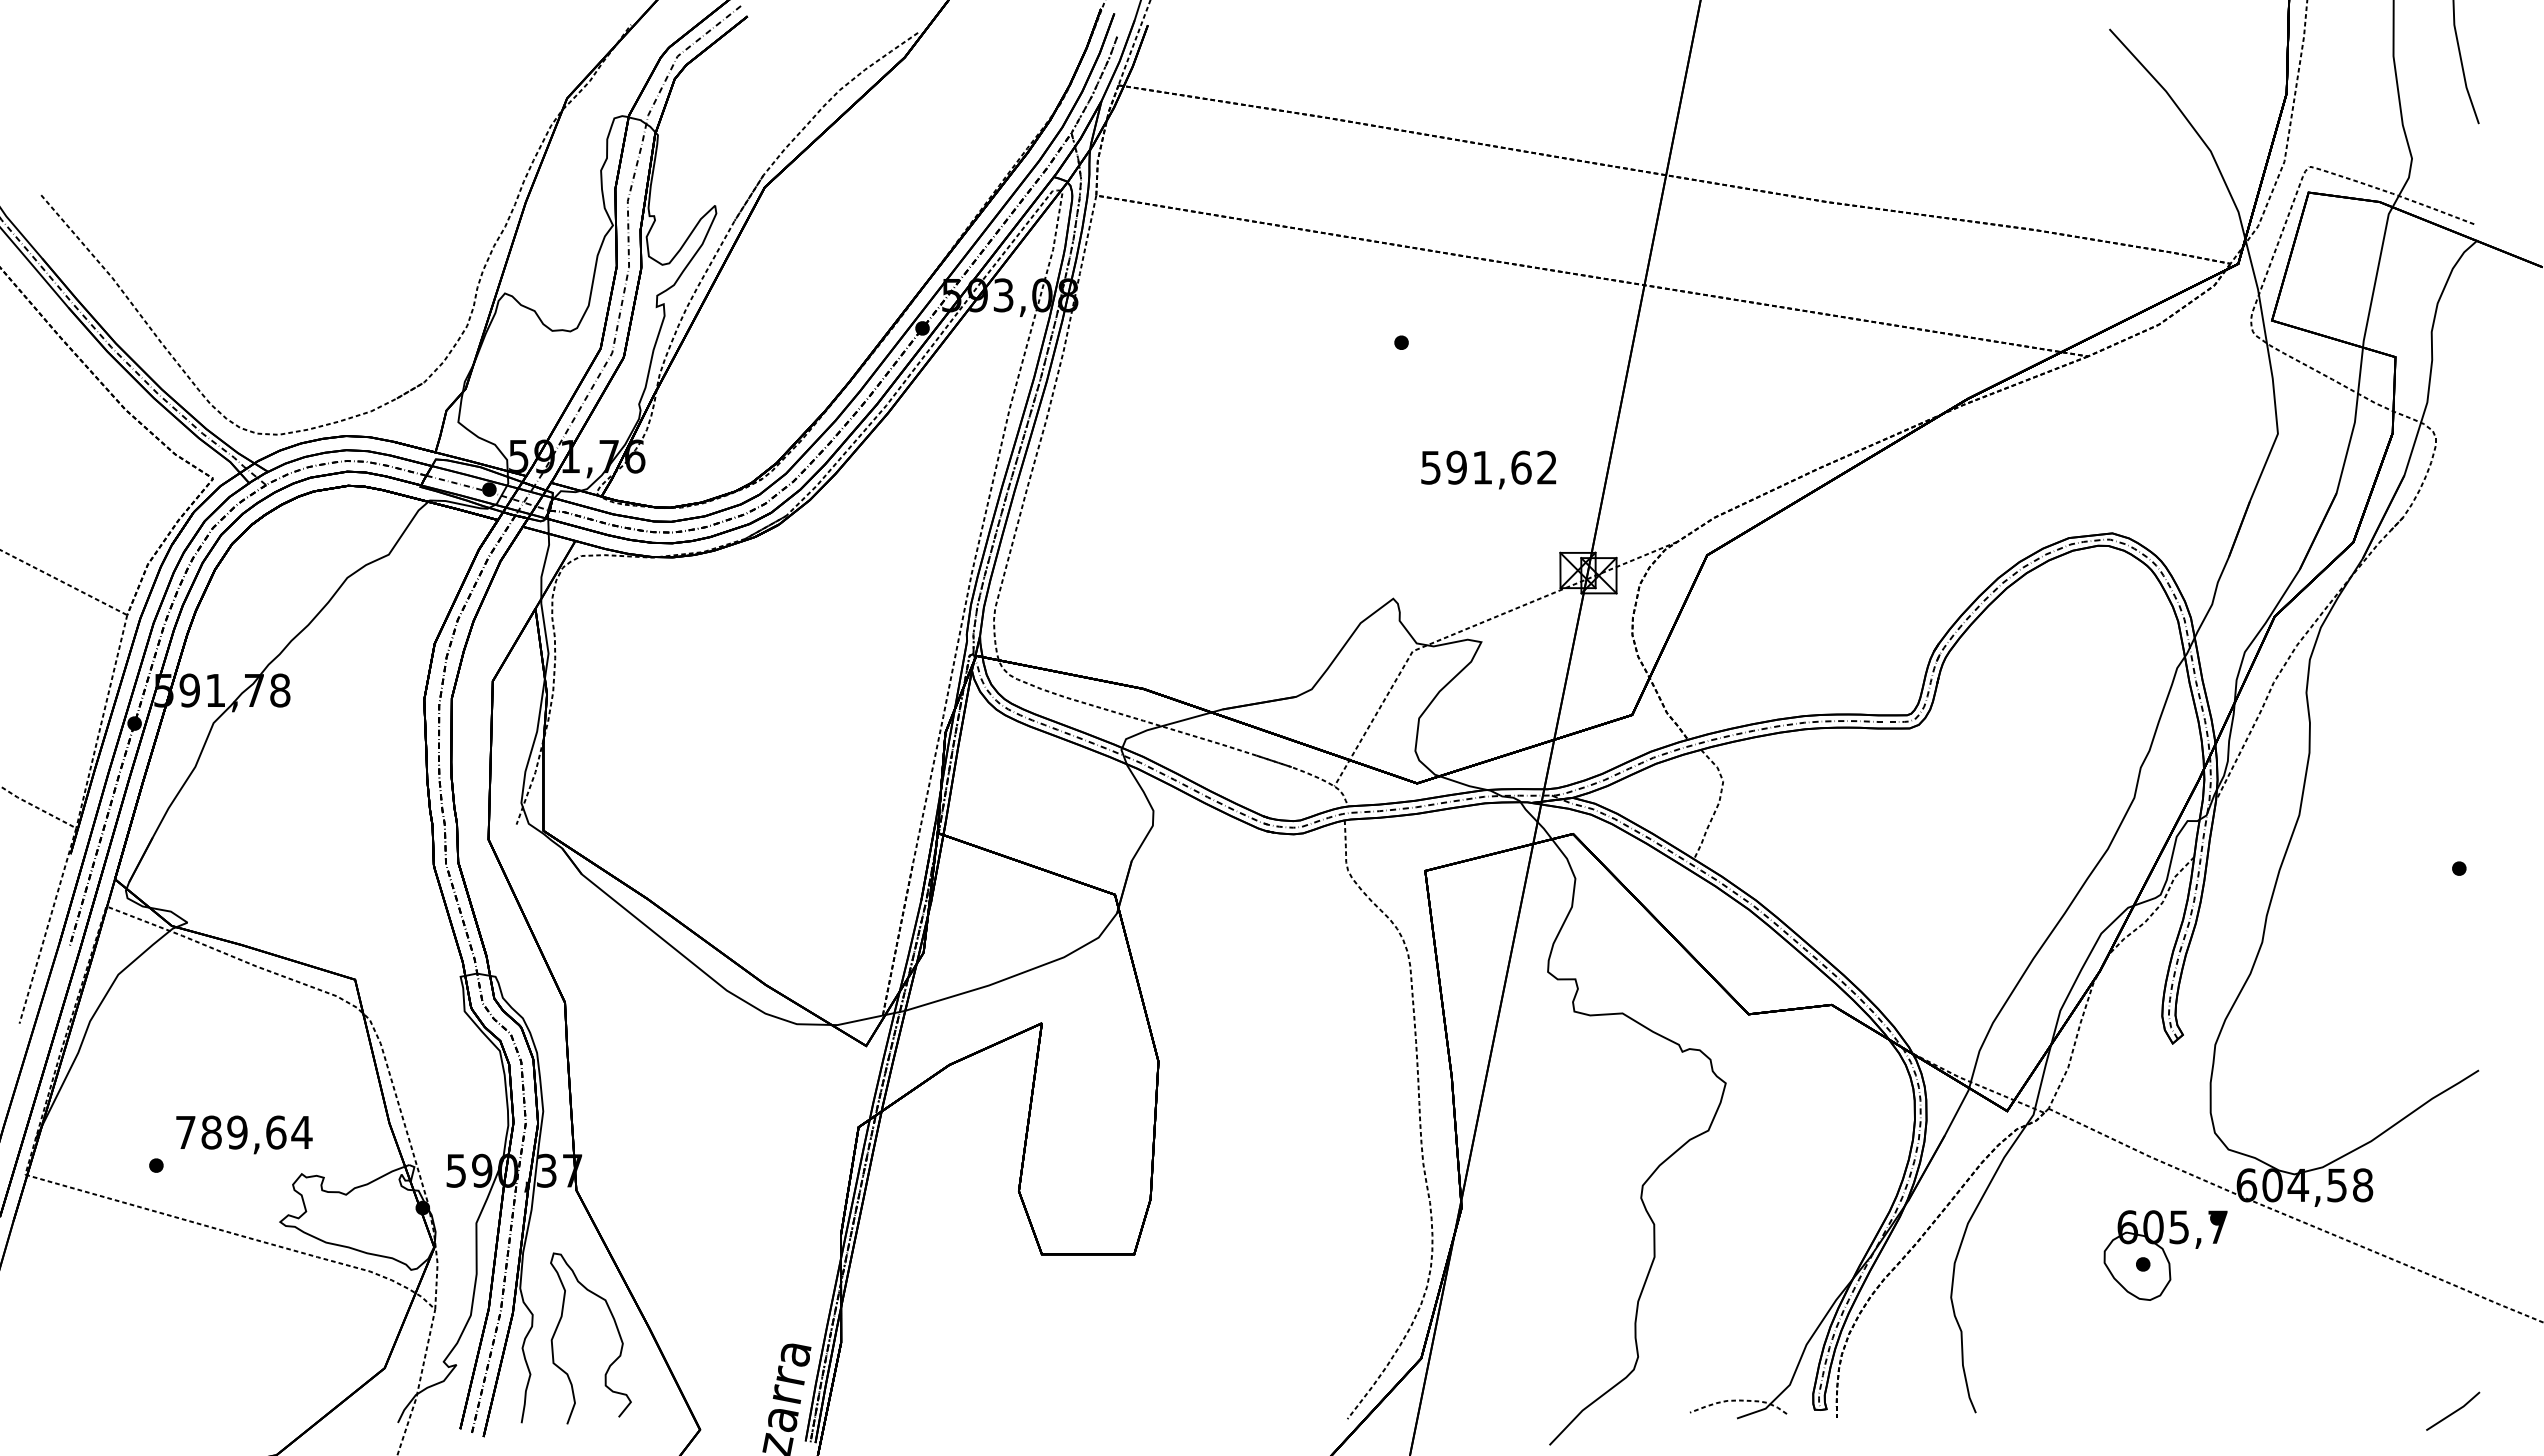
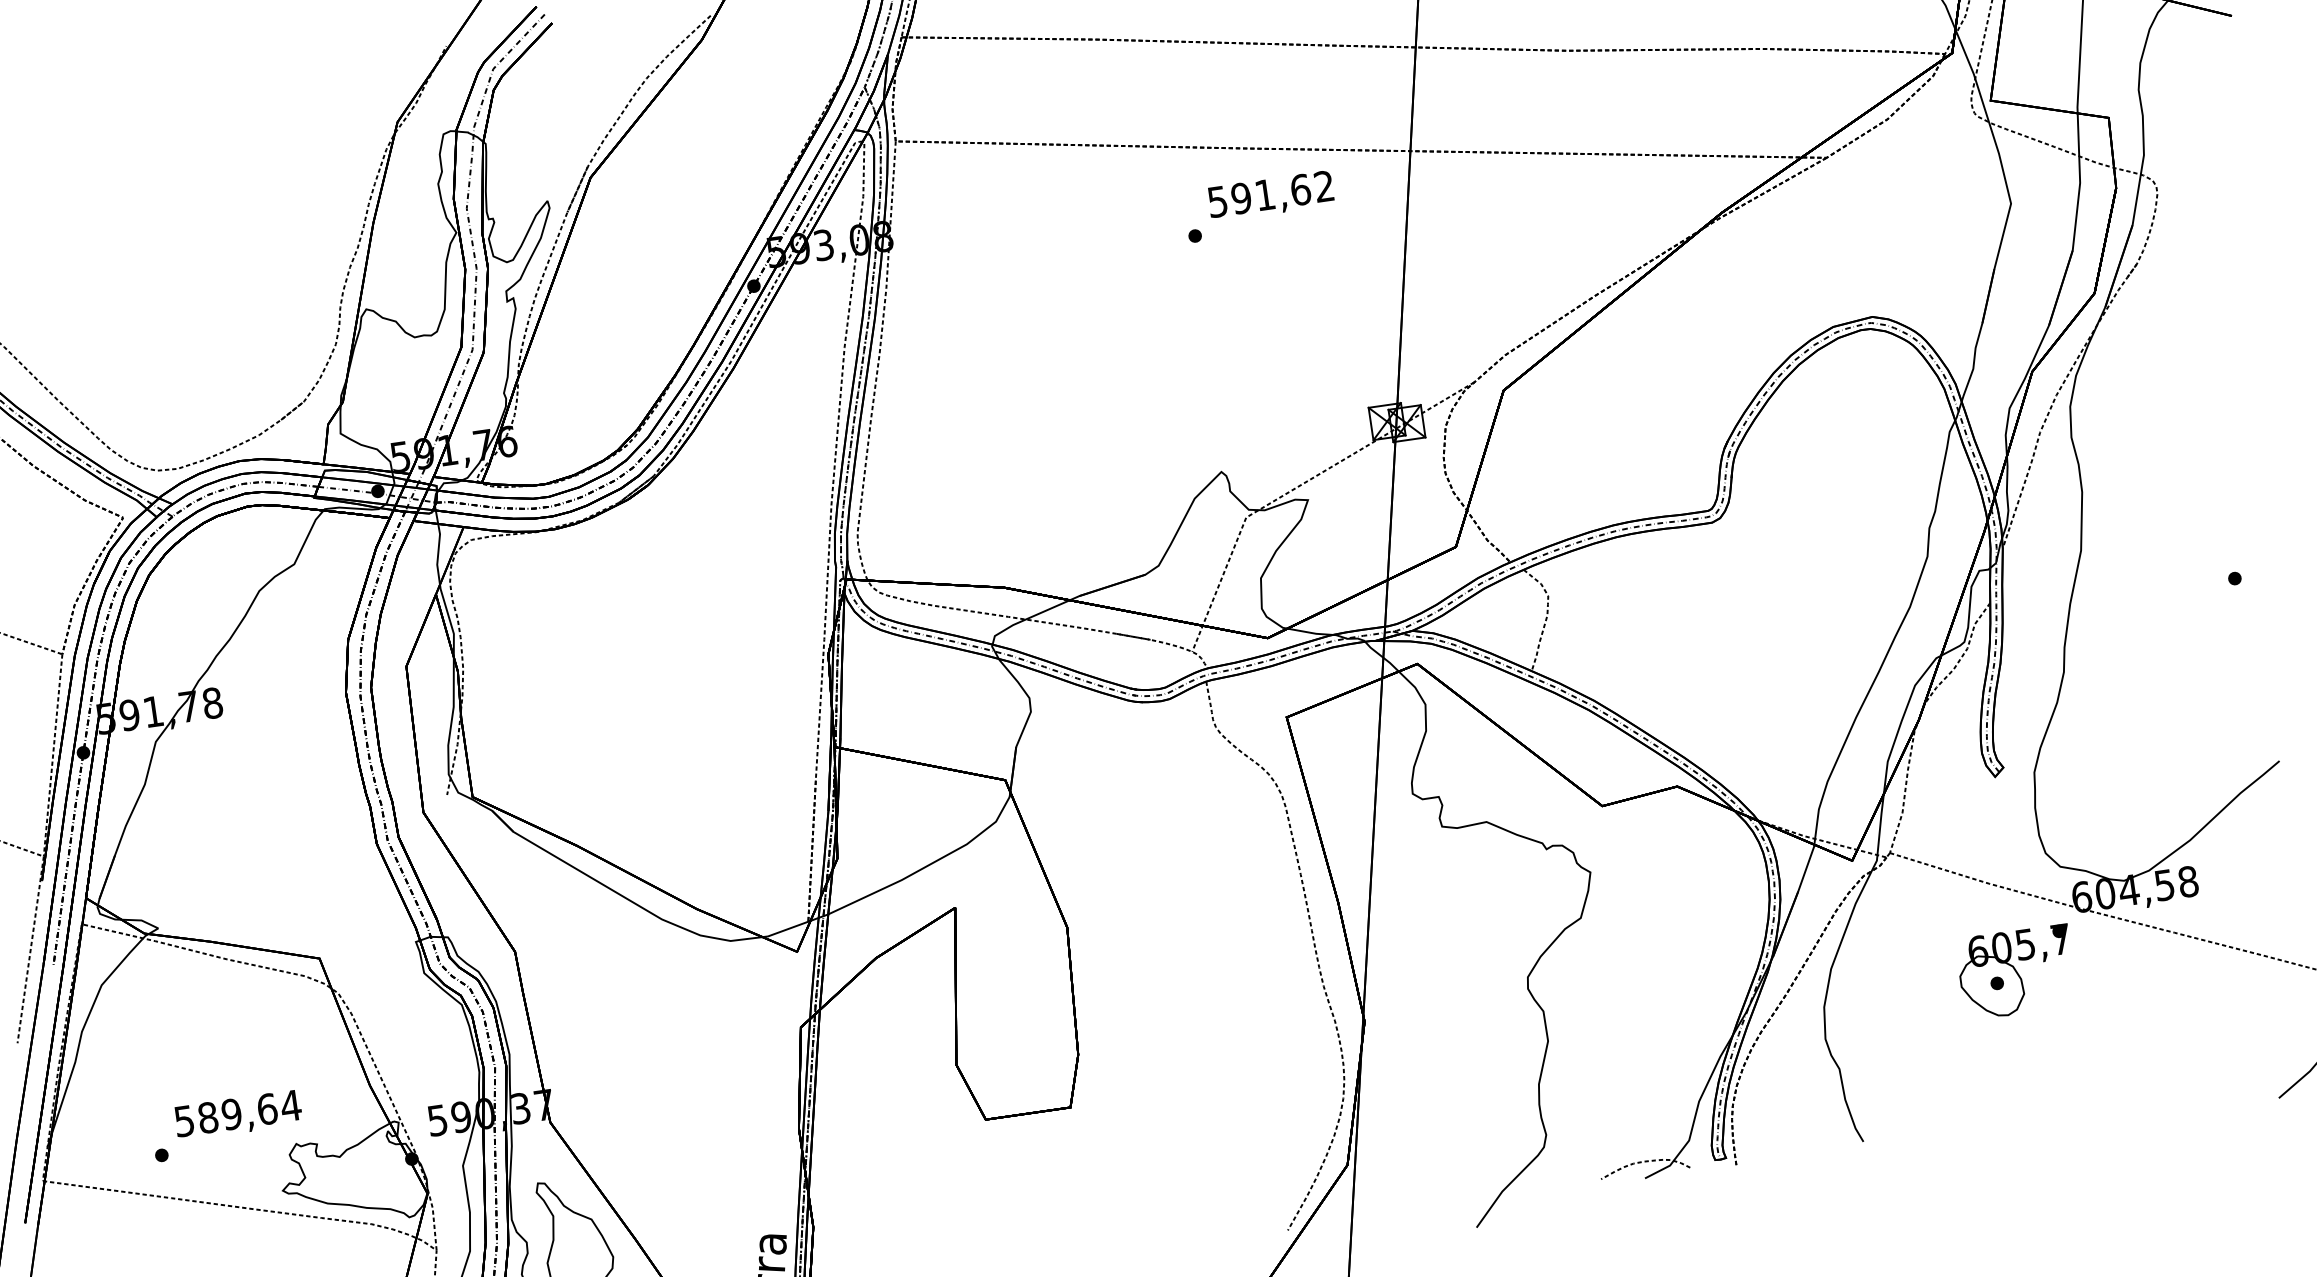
text: (1488, 469) -> (1270, 195), moved
text: (185, 1132) -> (184, 1121), 789,64 -> 589,64

